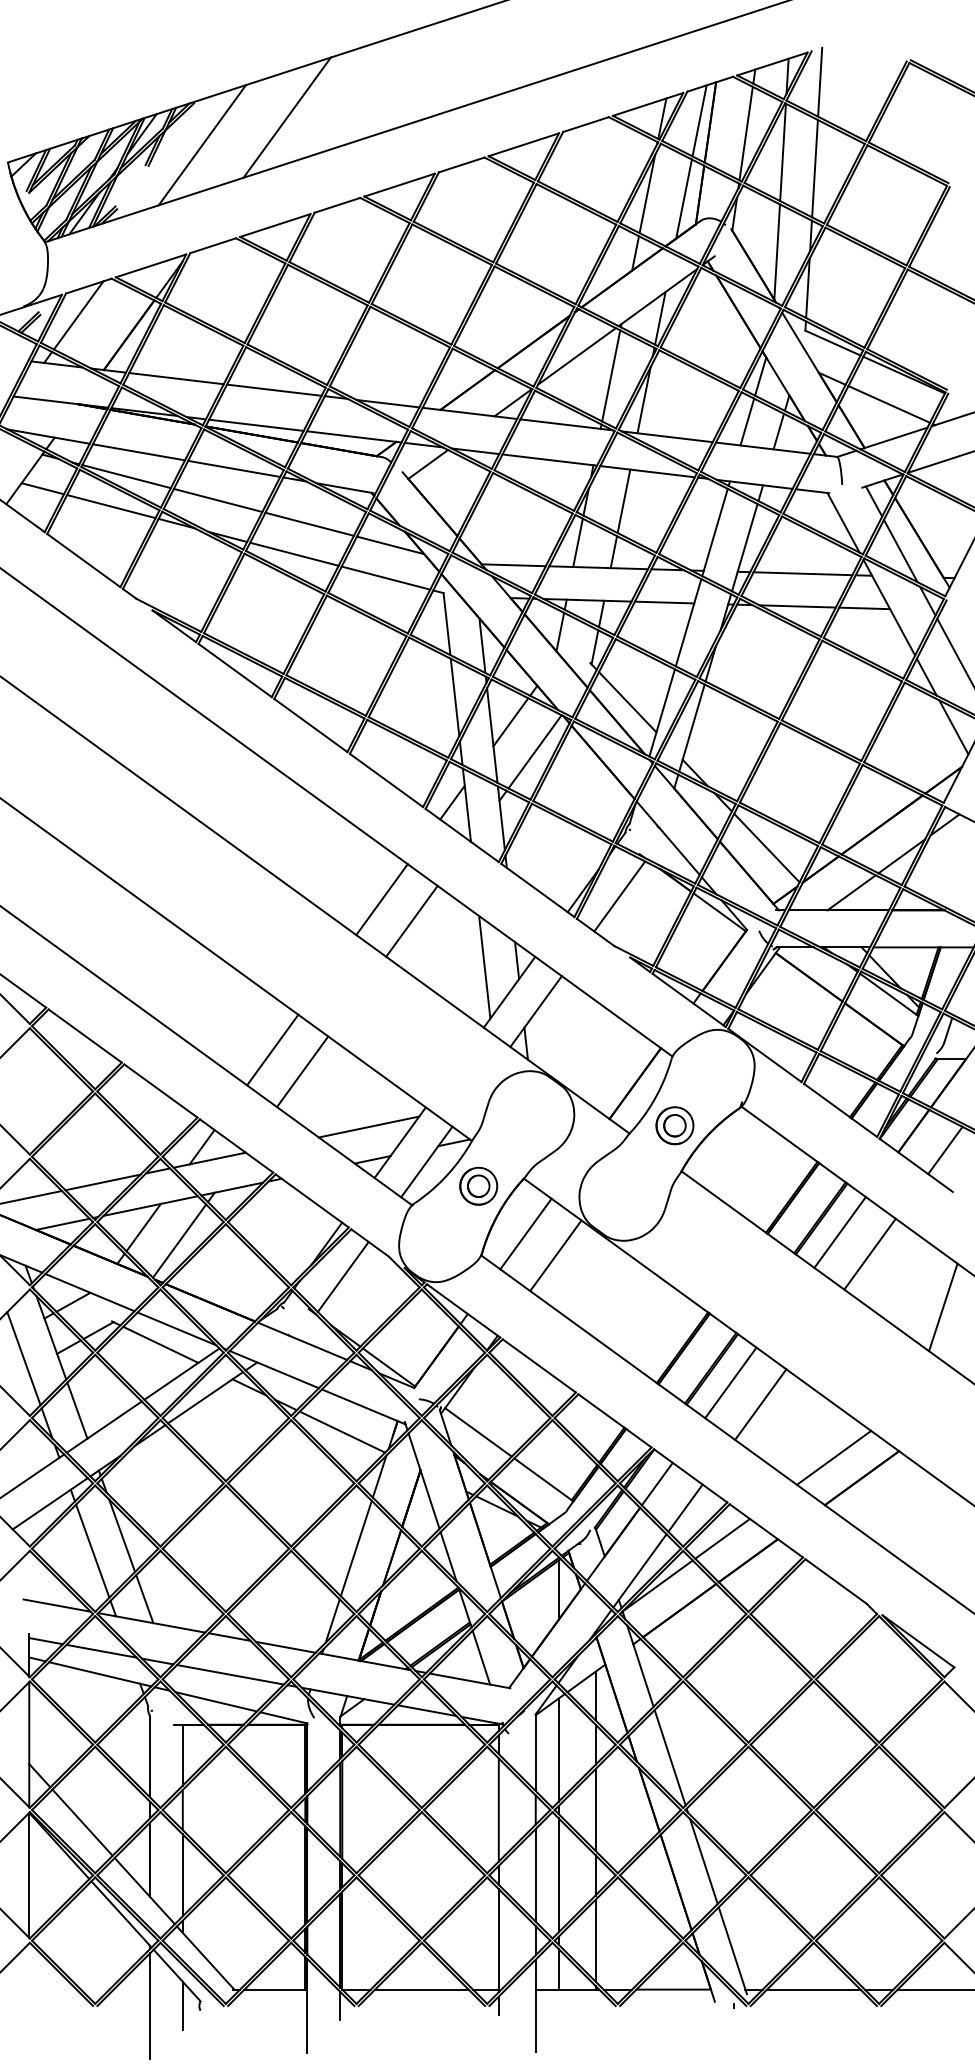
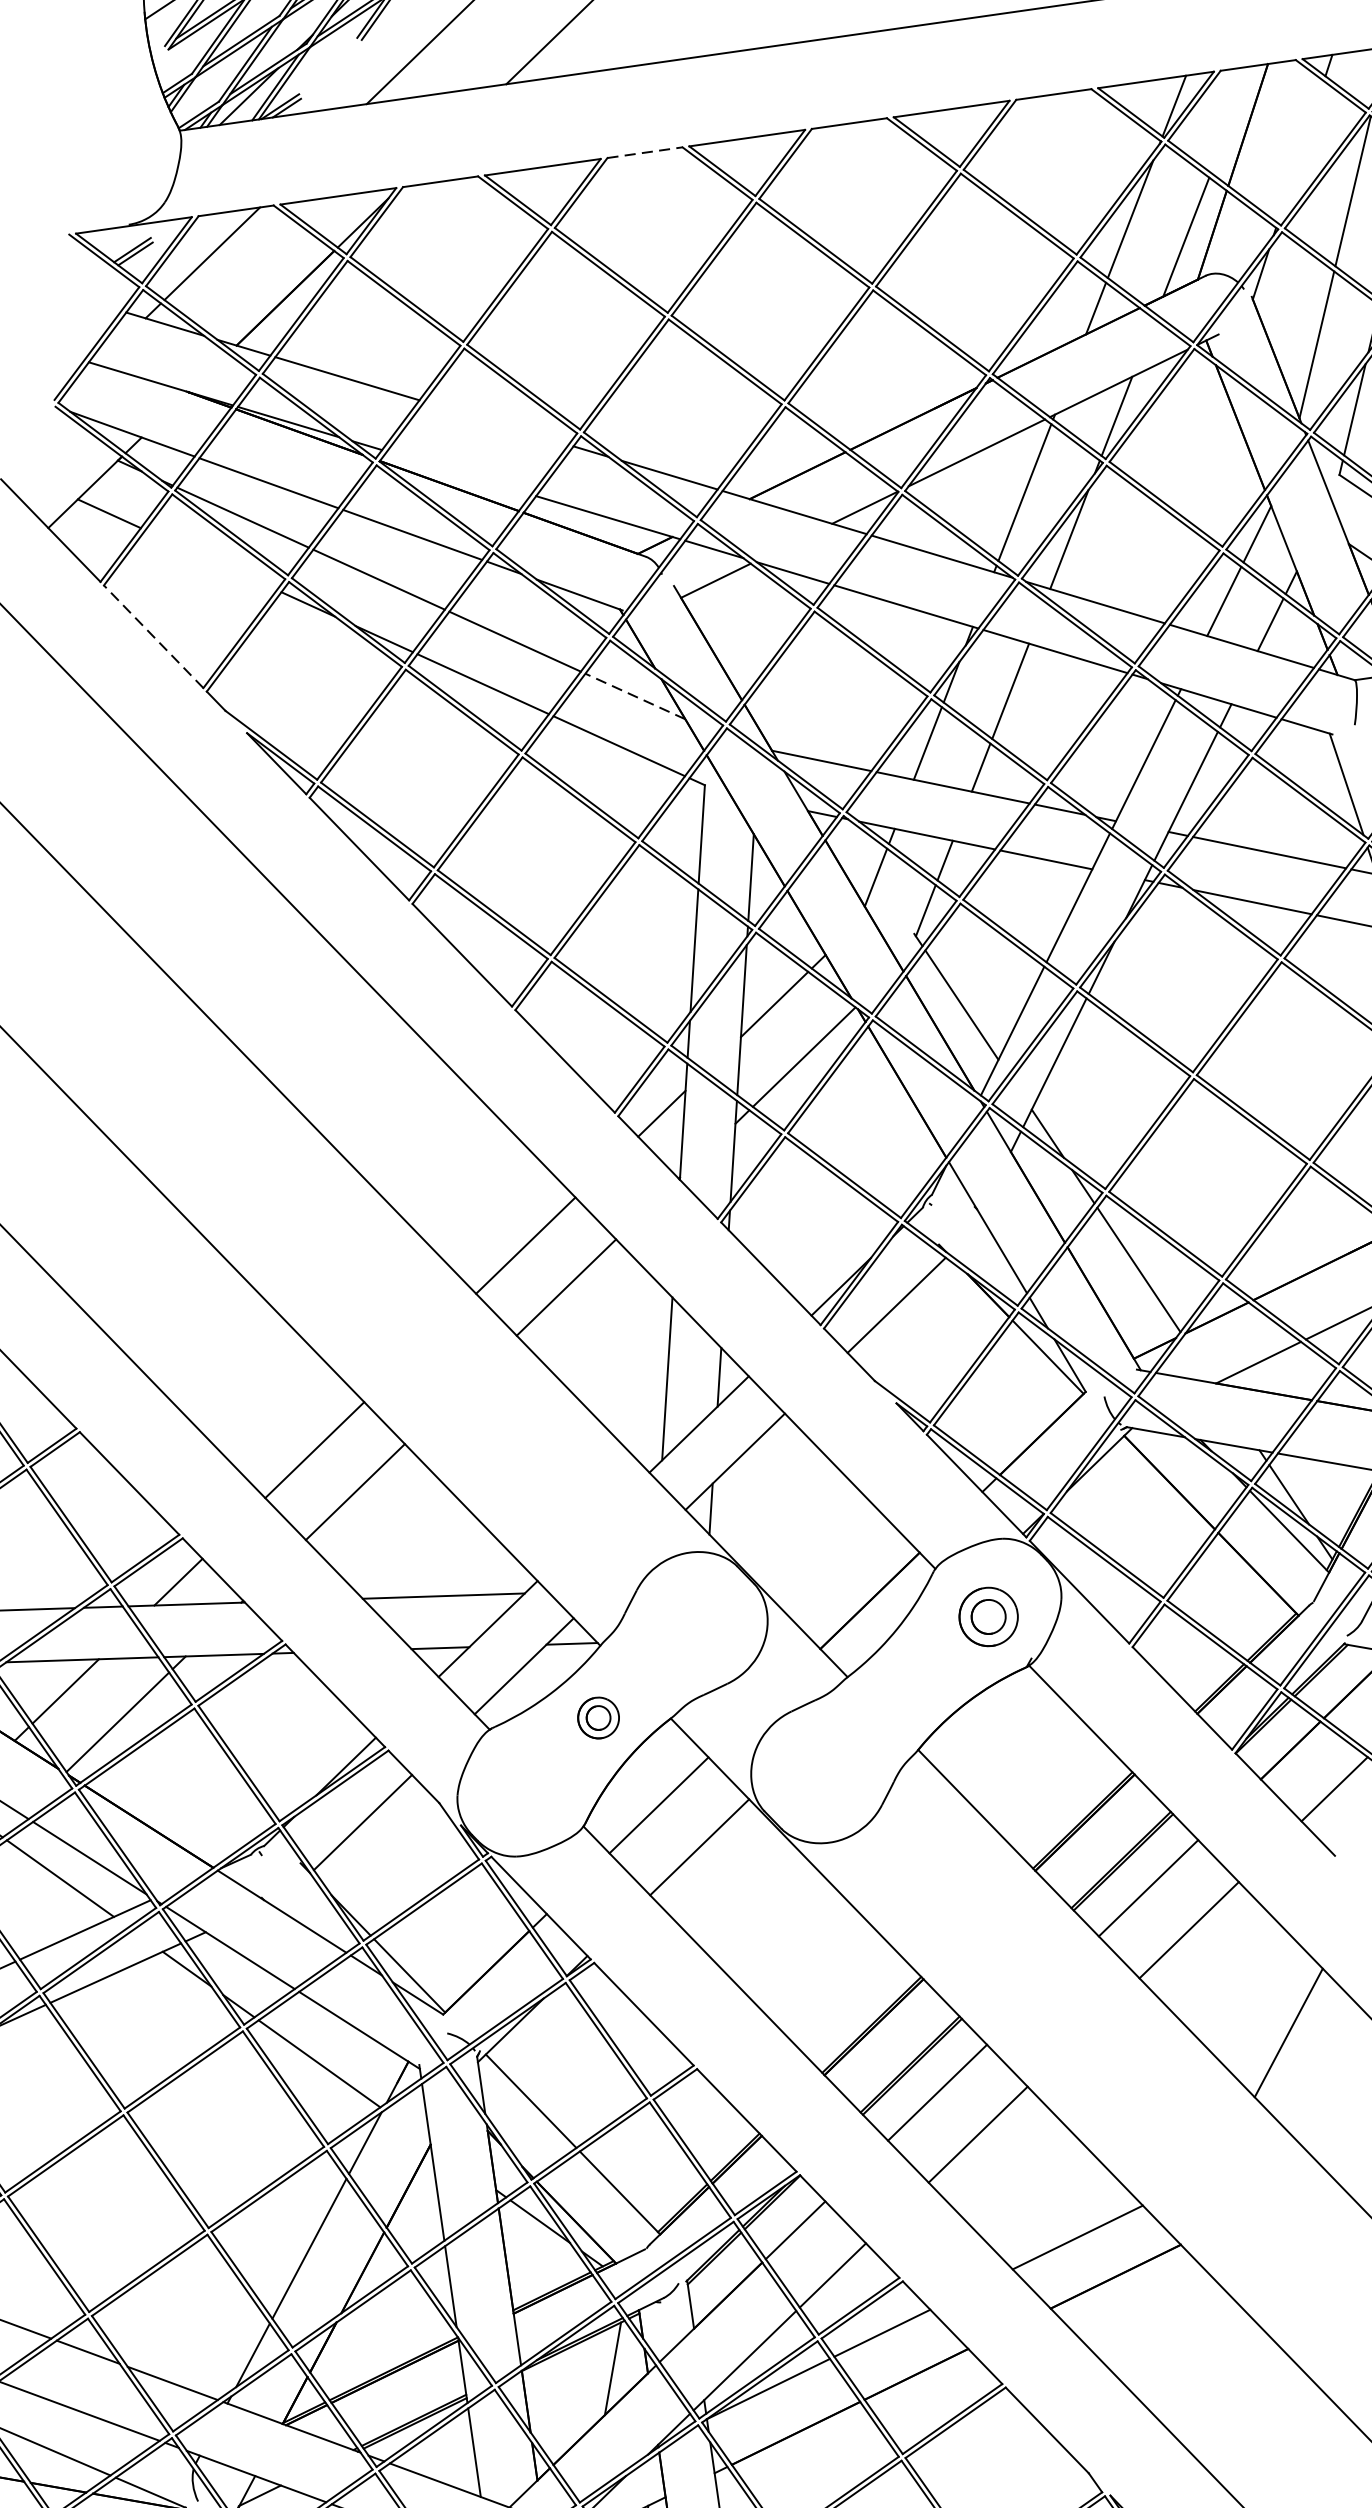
line: (699, 120) -> (1231, 118), removed
line: (745, 133) -> (1299, 151), removed
line: (337, 205) -> (645, 152), solid -> dashed
line: (274, 389) -> (496, 422), removed
line: (256, 424) -> (459, 471), removed
line: (111, 506) -> (211, 560), removed
line: (390, 545) -> (635, 696), solid -> dashed
line: (83, 560) -> (153, 636), solid -> dashed
part: (674, 1125) -> (988, 1616), moved
part: (478, 1185) -> (598, 1716), size x0.7

